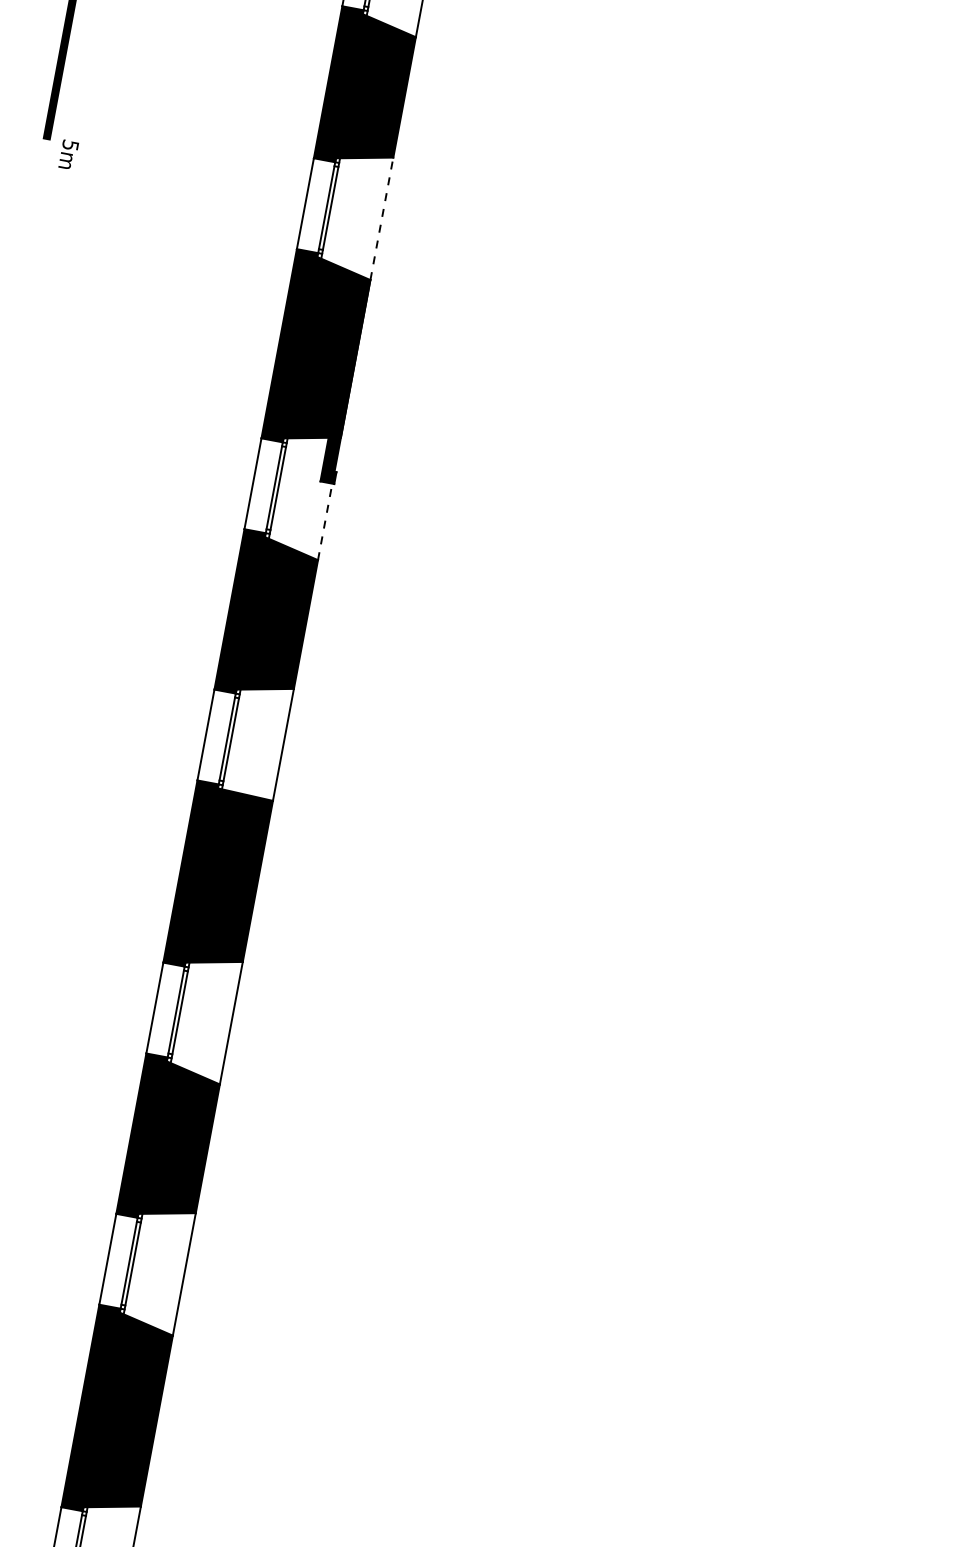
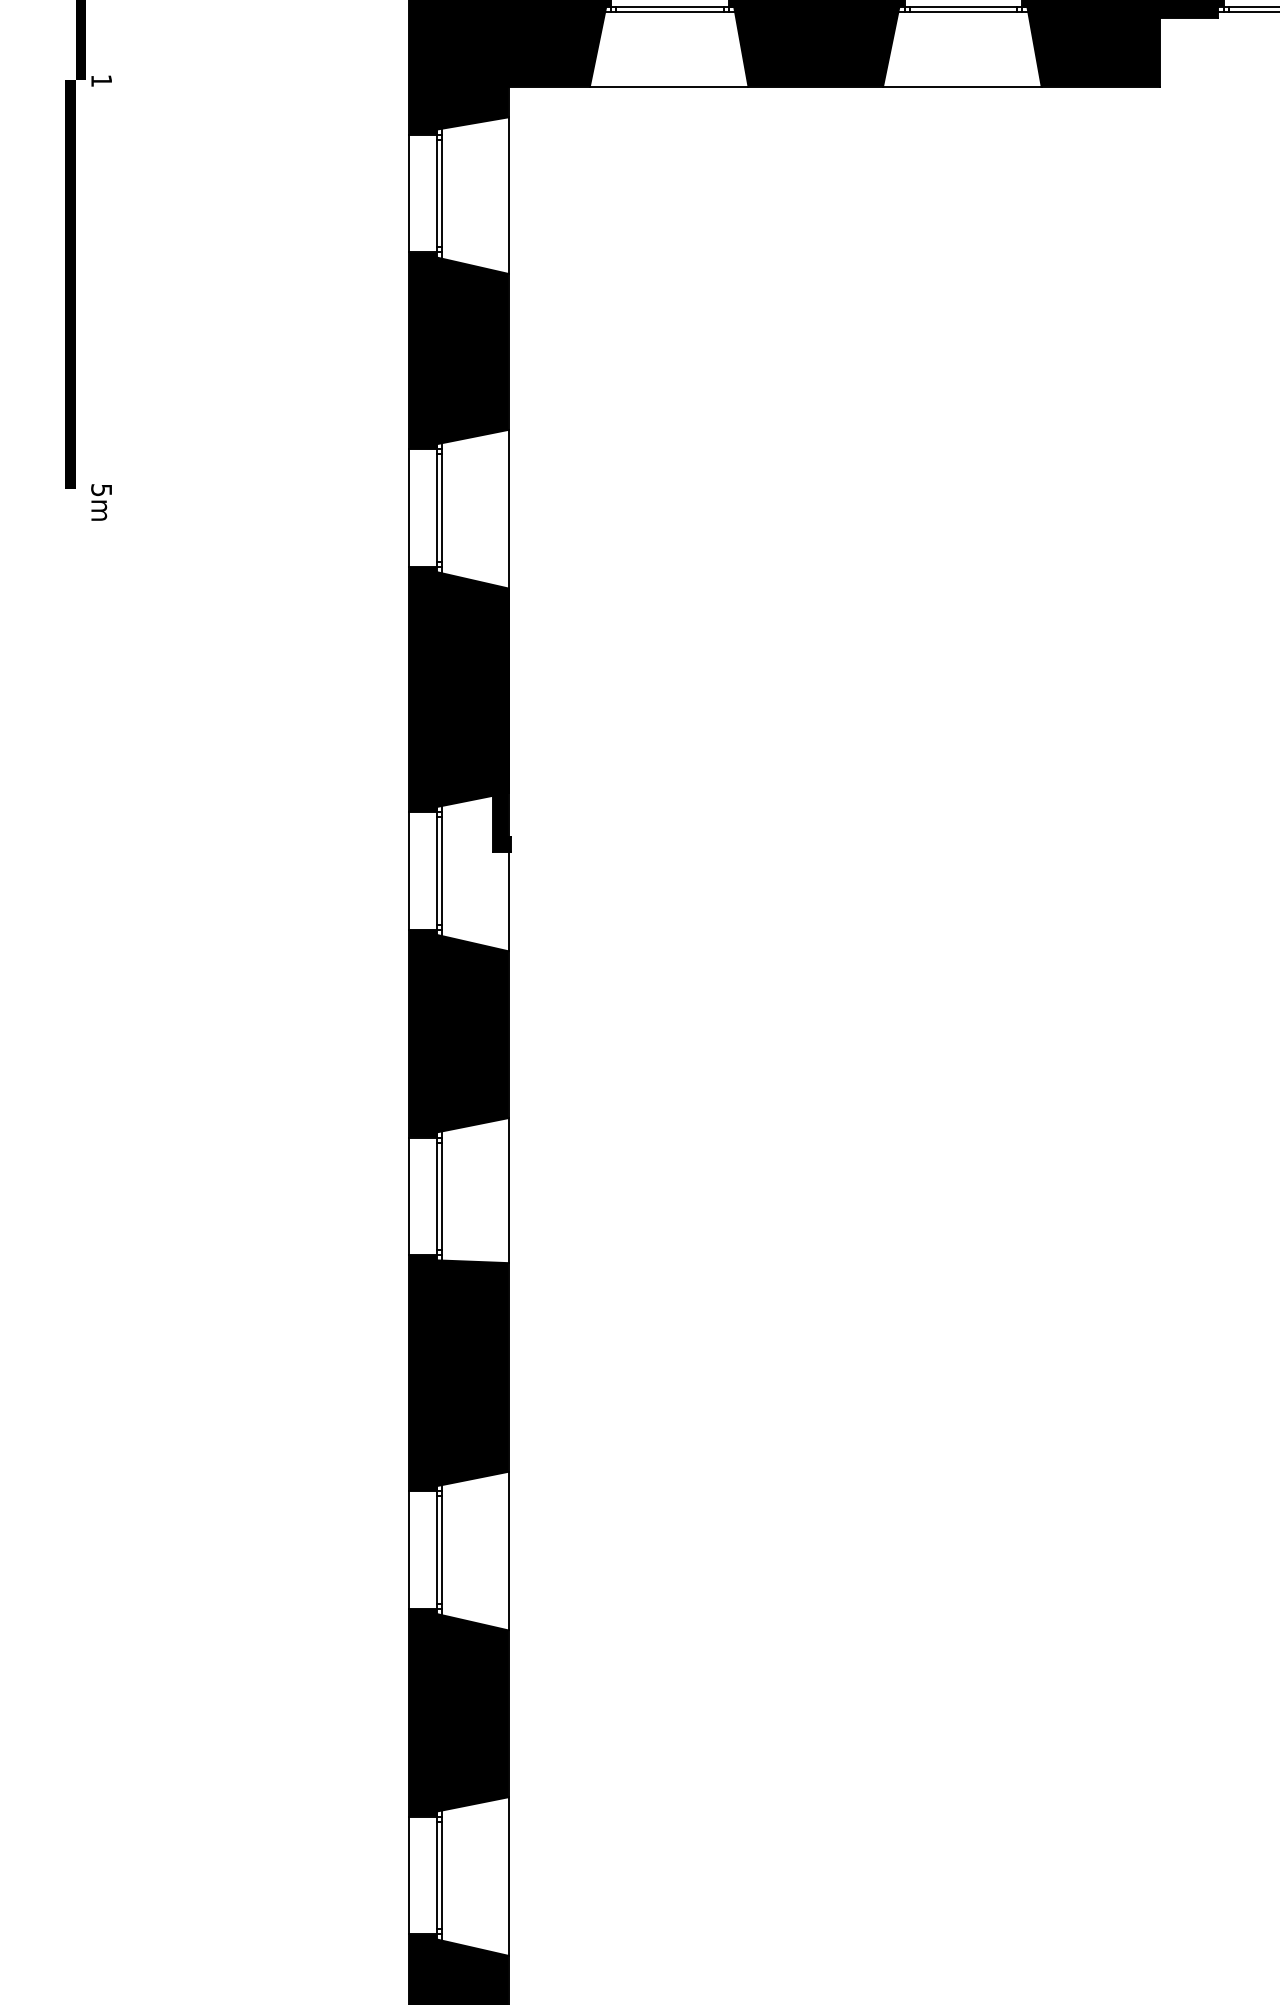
line: (381, 218) -> (508, 508), dashed -> solid
line: (325, 521) -> (508, 901), dashed -> solid

